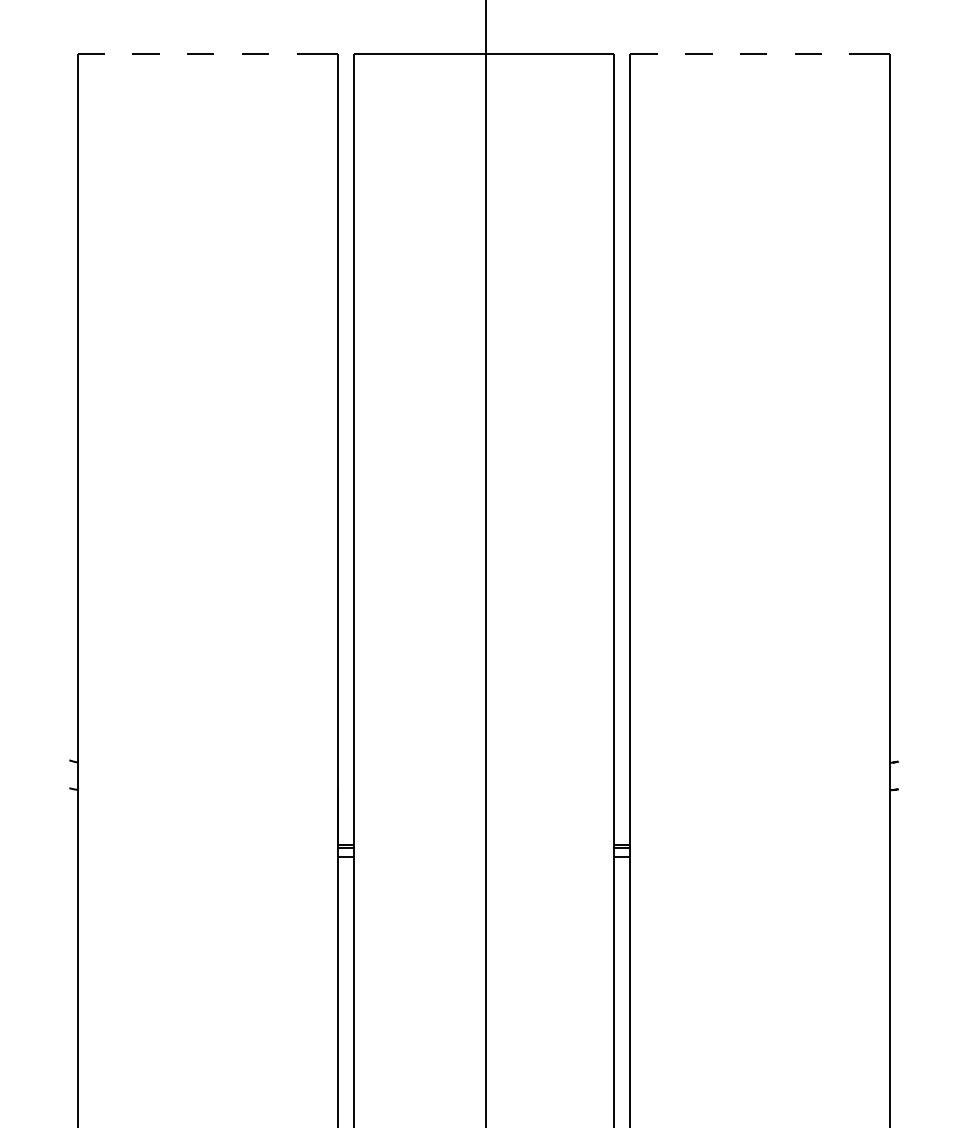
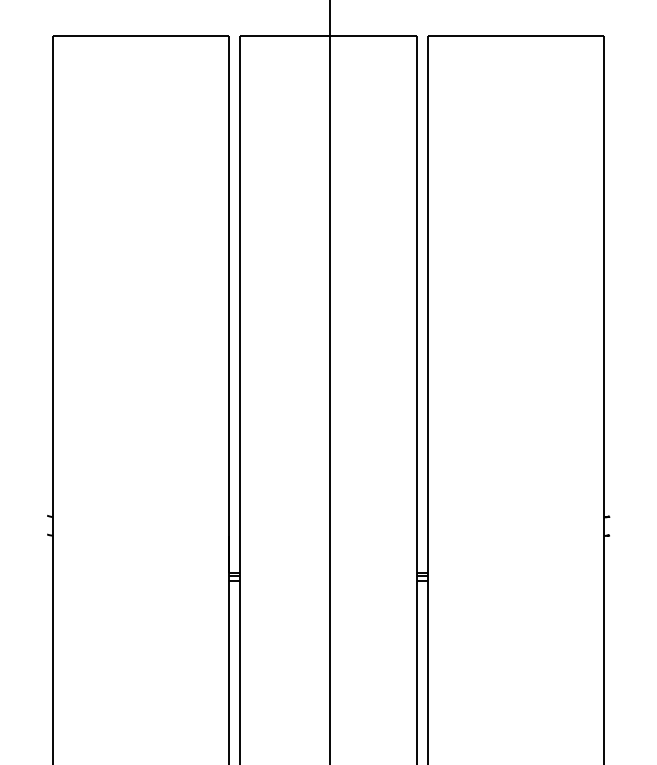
line: (206, 54) -> (140, 36), dashed -> solid
line: (761, 54) -> (516, 36), dashed -> solid

